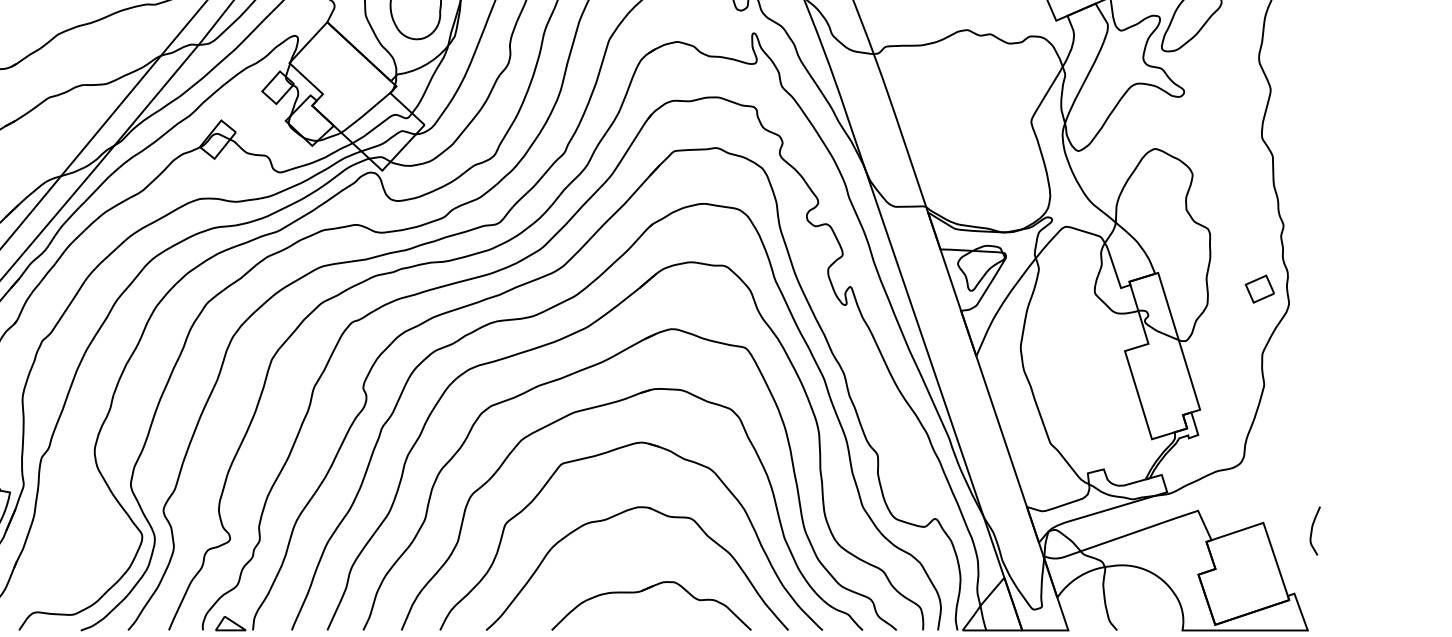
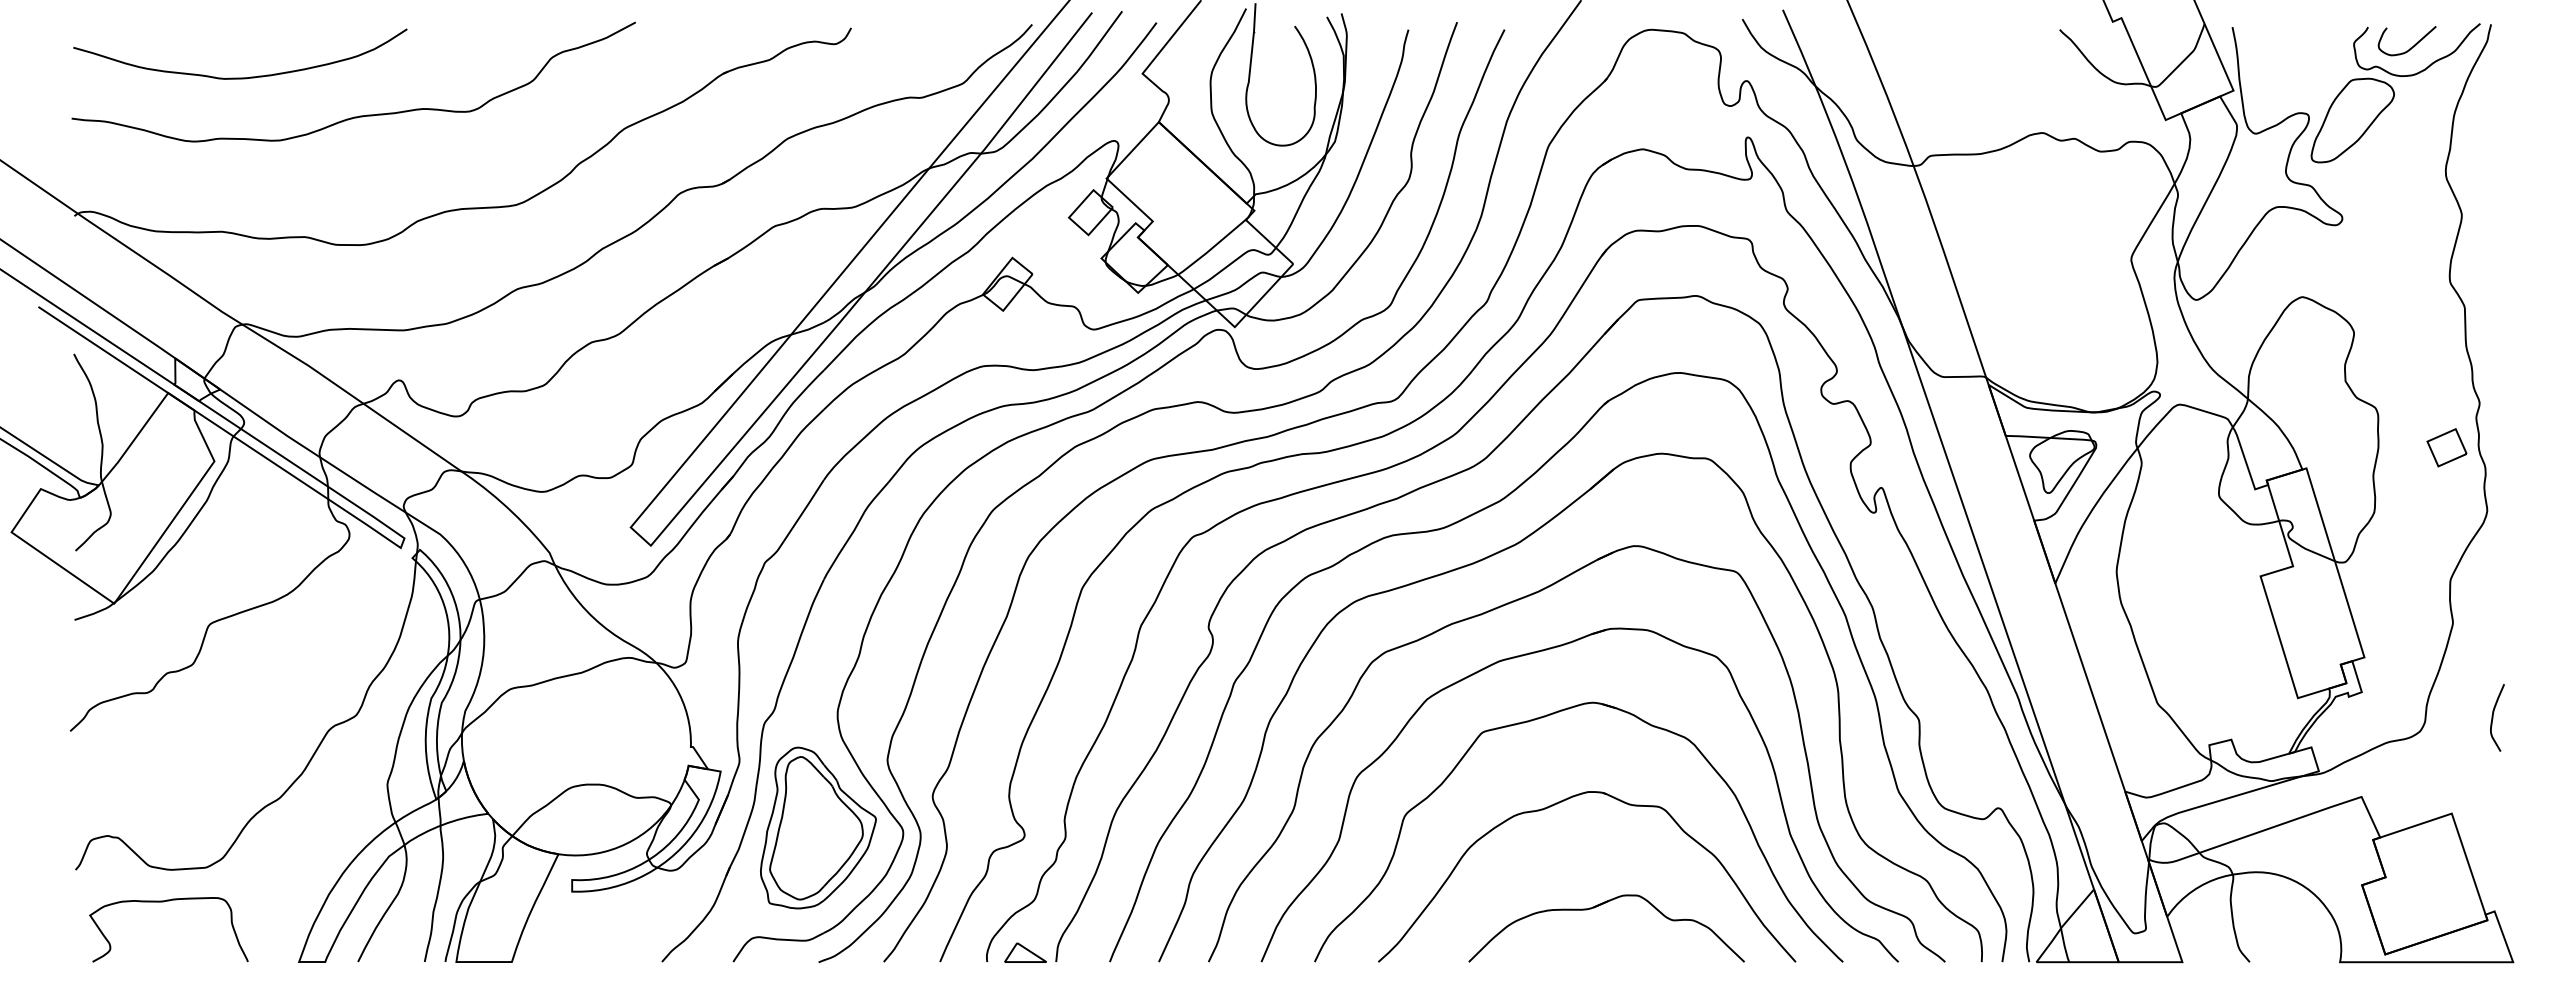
part: (1259, 288) -> (2446, 447), moved
curve: (1312, 530) -> (2493, 717), moved
part: (80, 532) -> (818, 827), added

